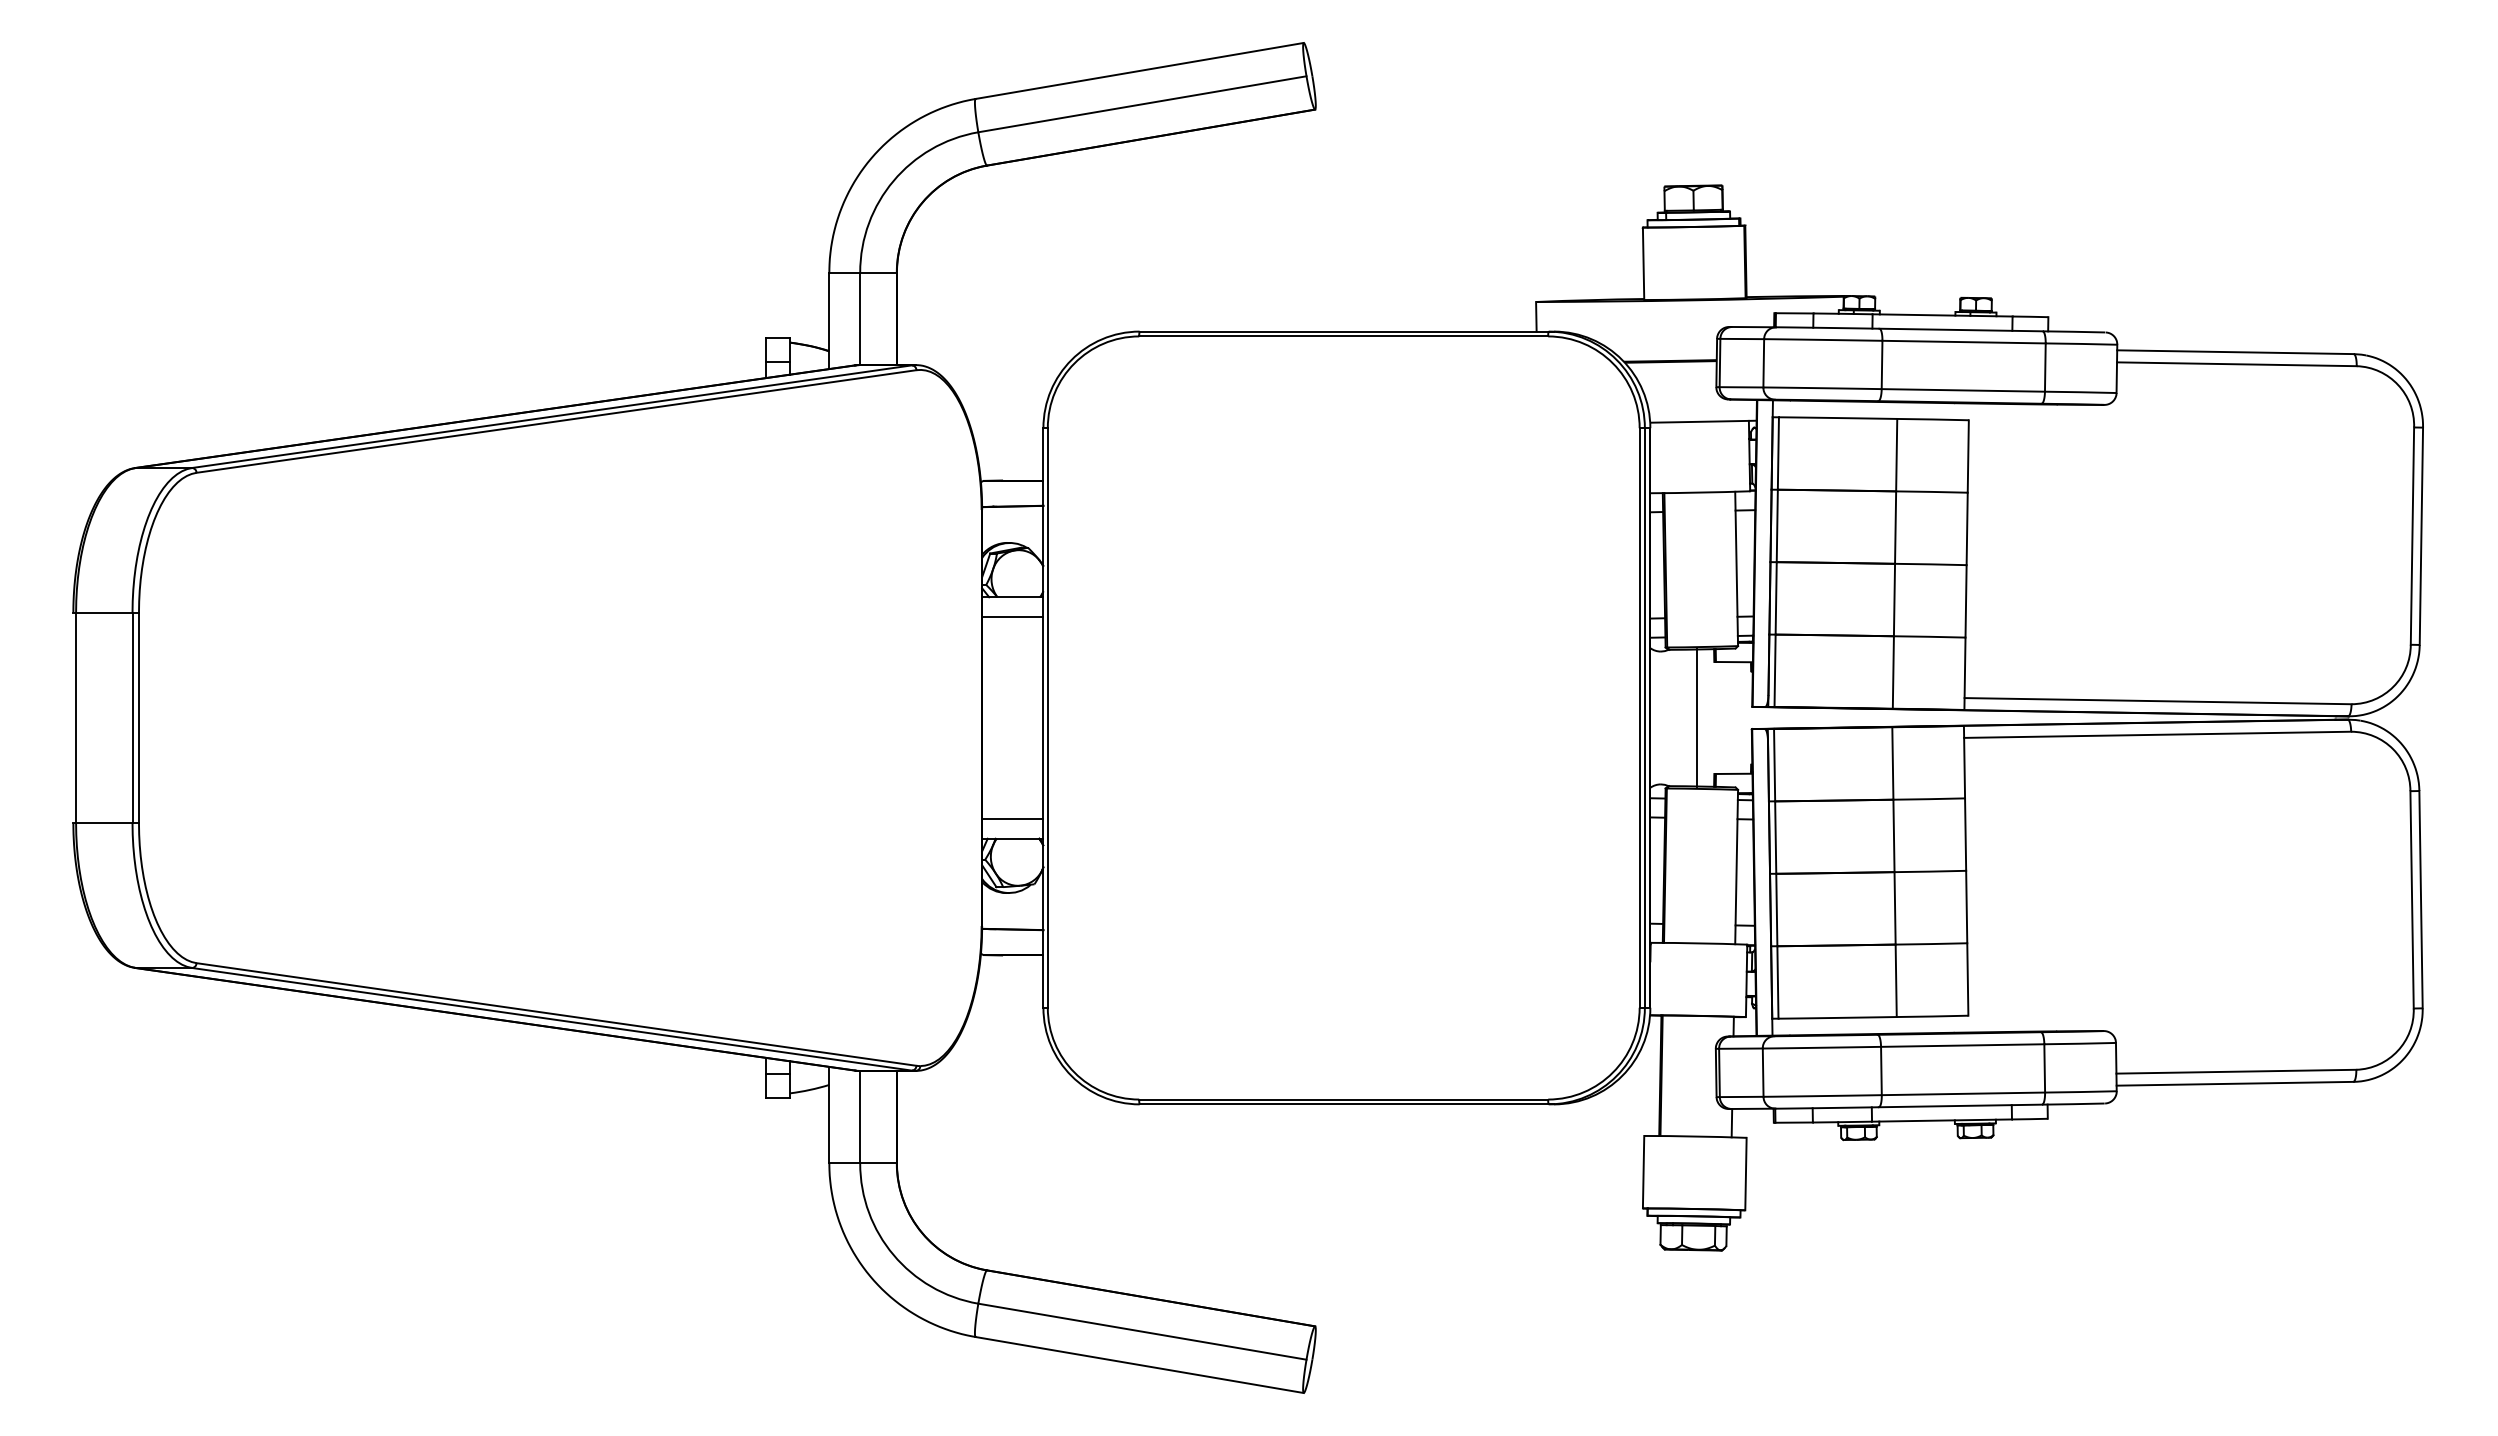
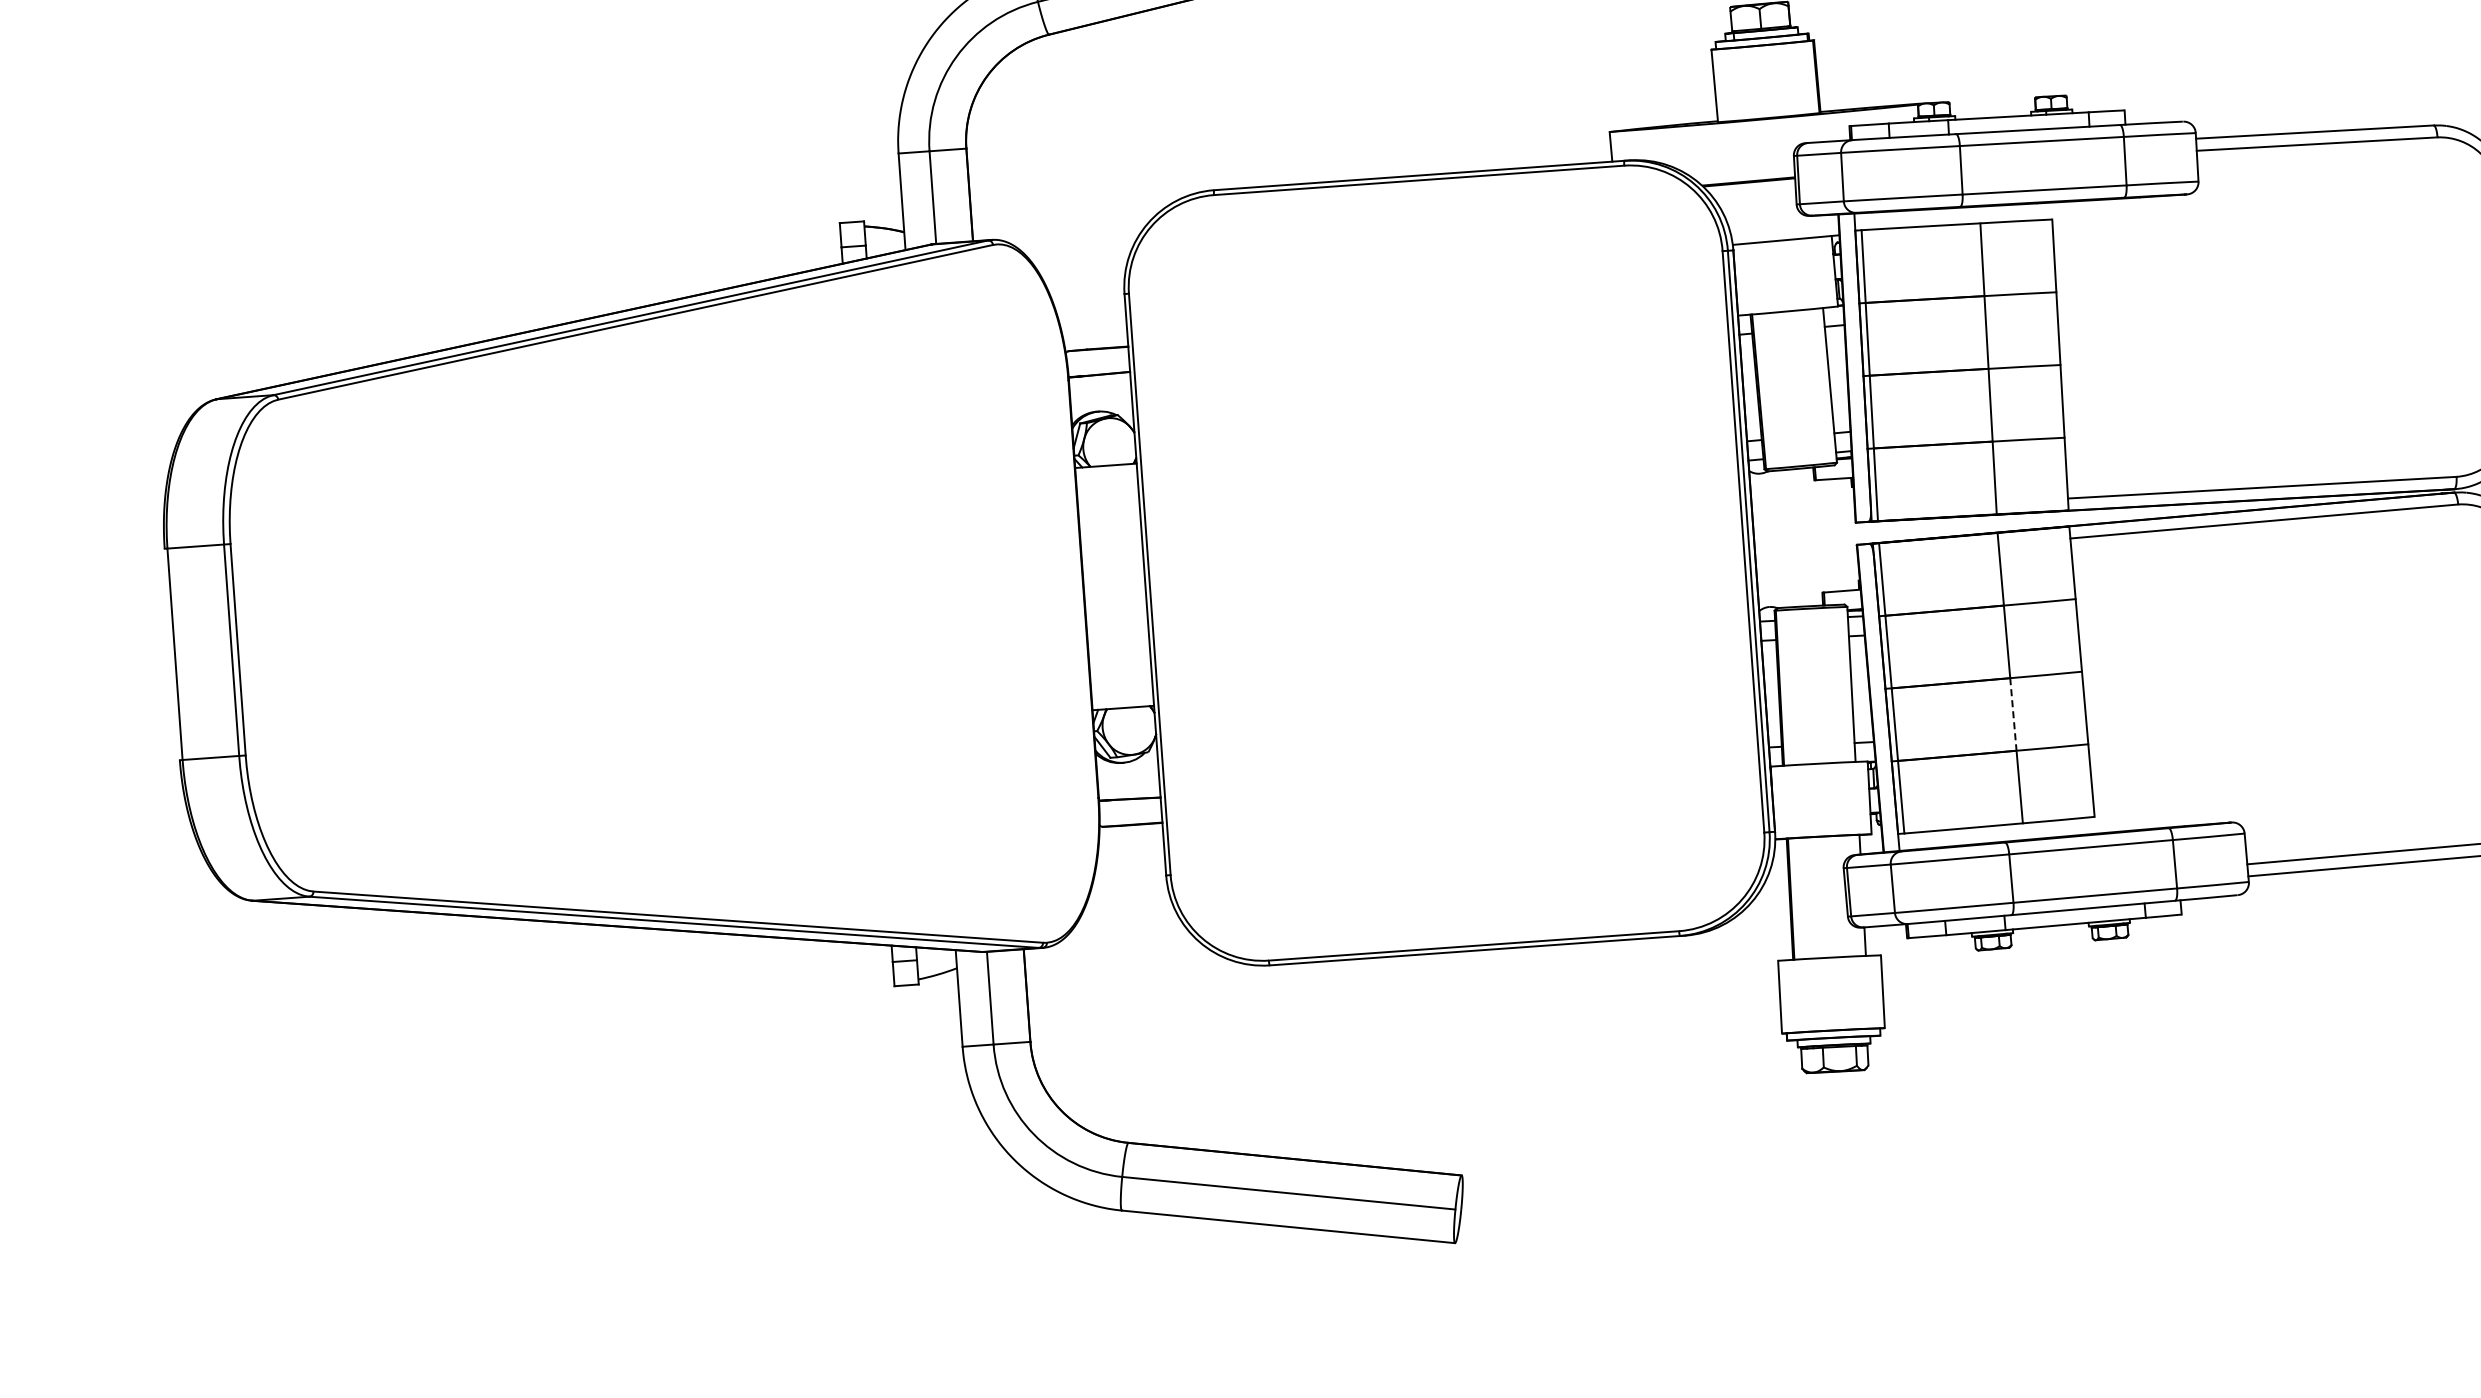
line: (1012, 616) -> (1107, 485), removed
line: (1697, 717) -> (1801, 537), removed
line: (1012, 819) -> (1121, 688), removed
line: (1895, 908) -> (2013, 714), solid -> dashed

